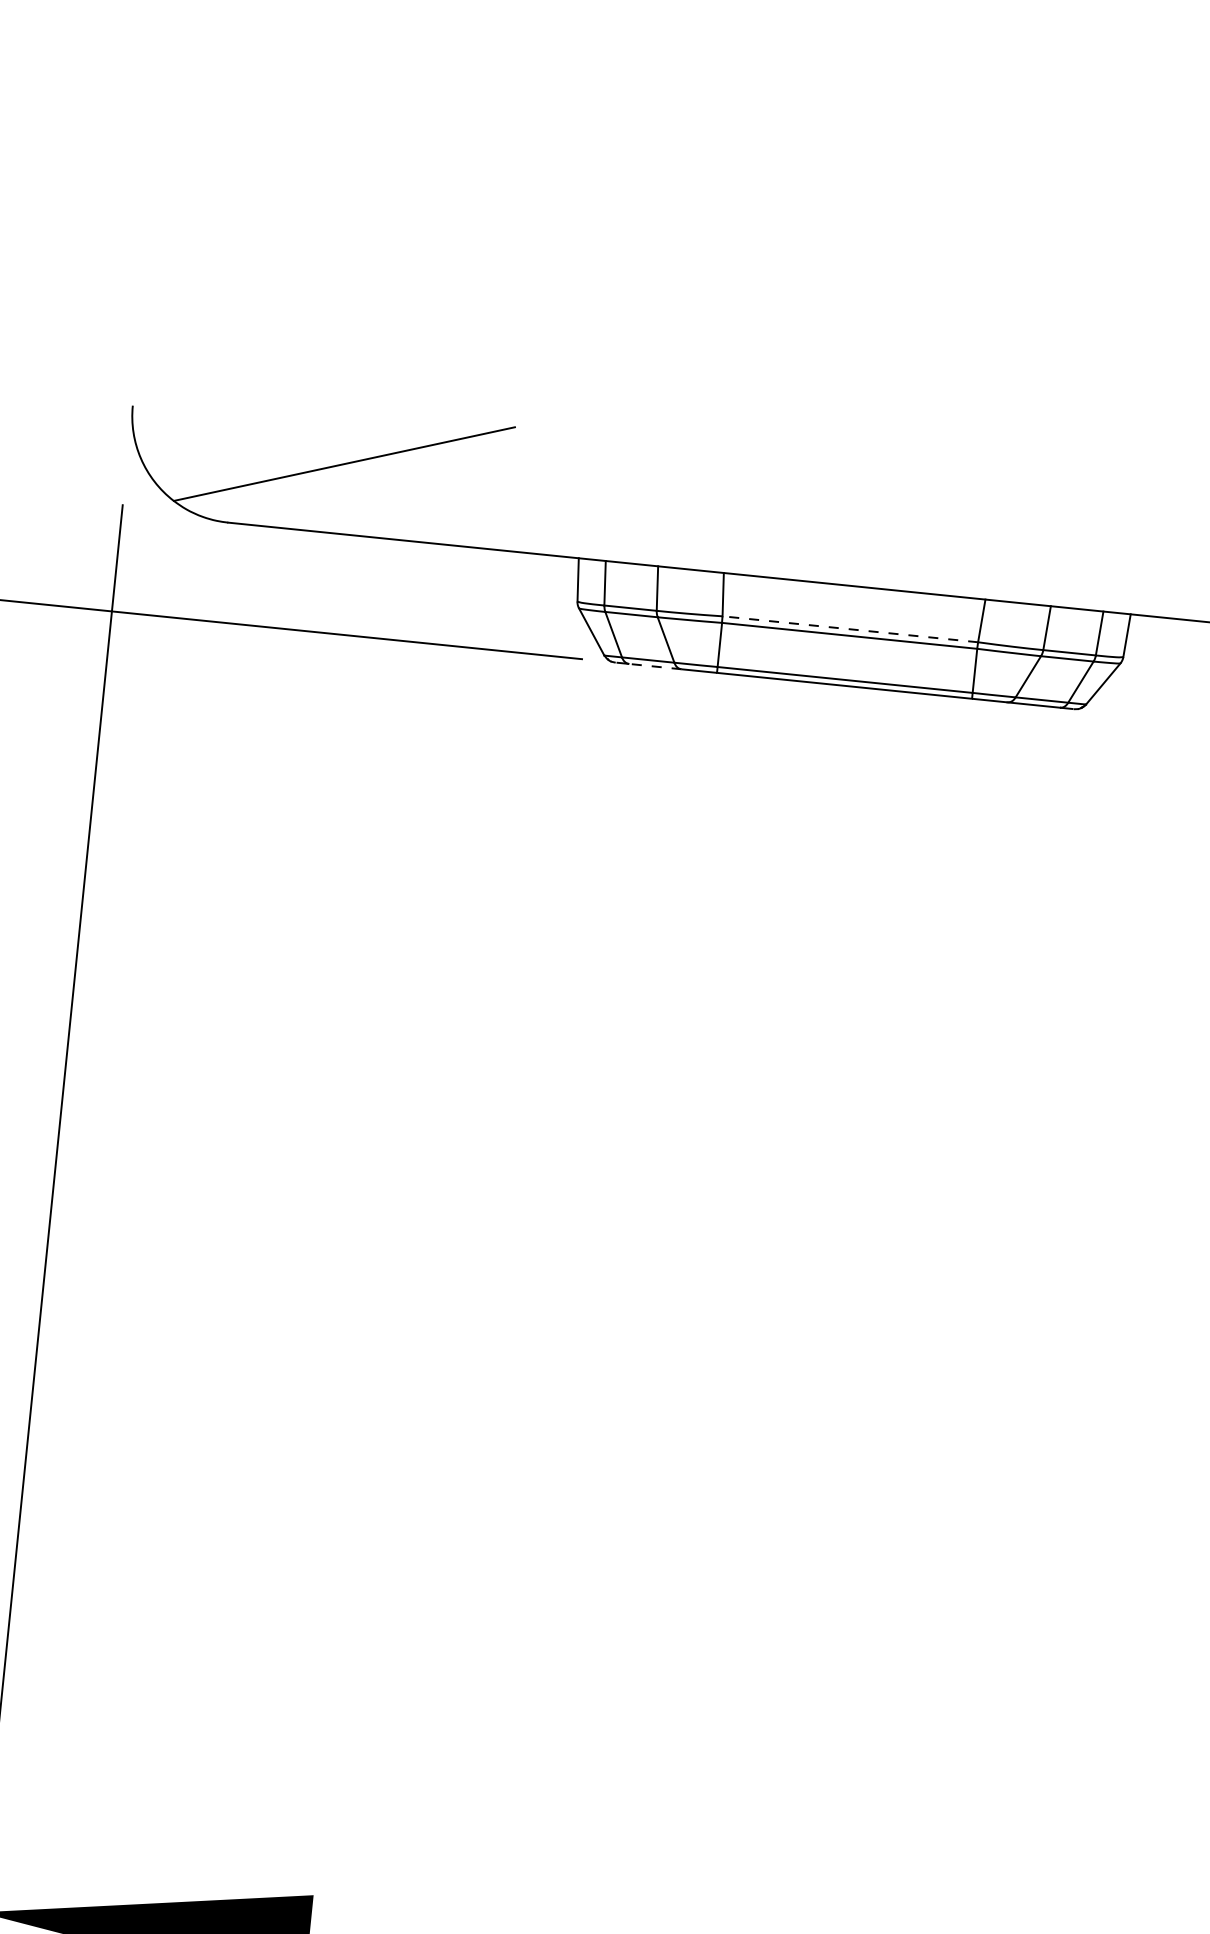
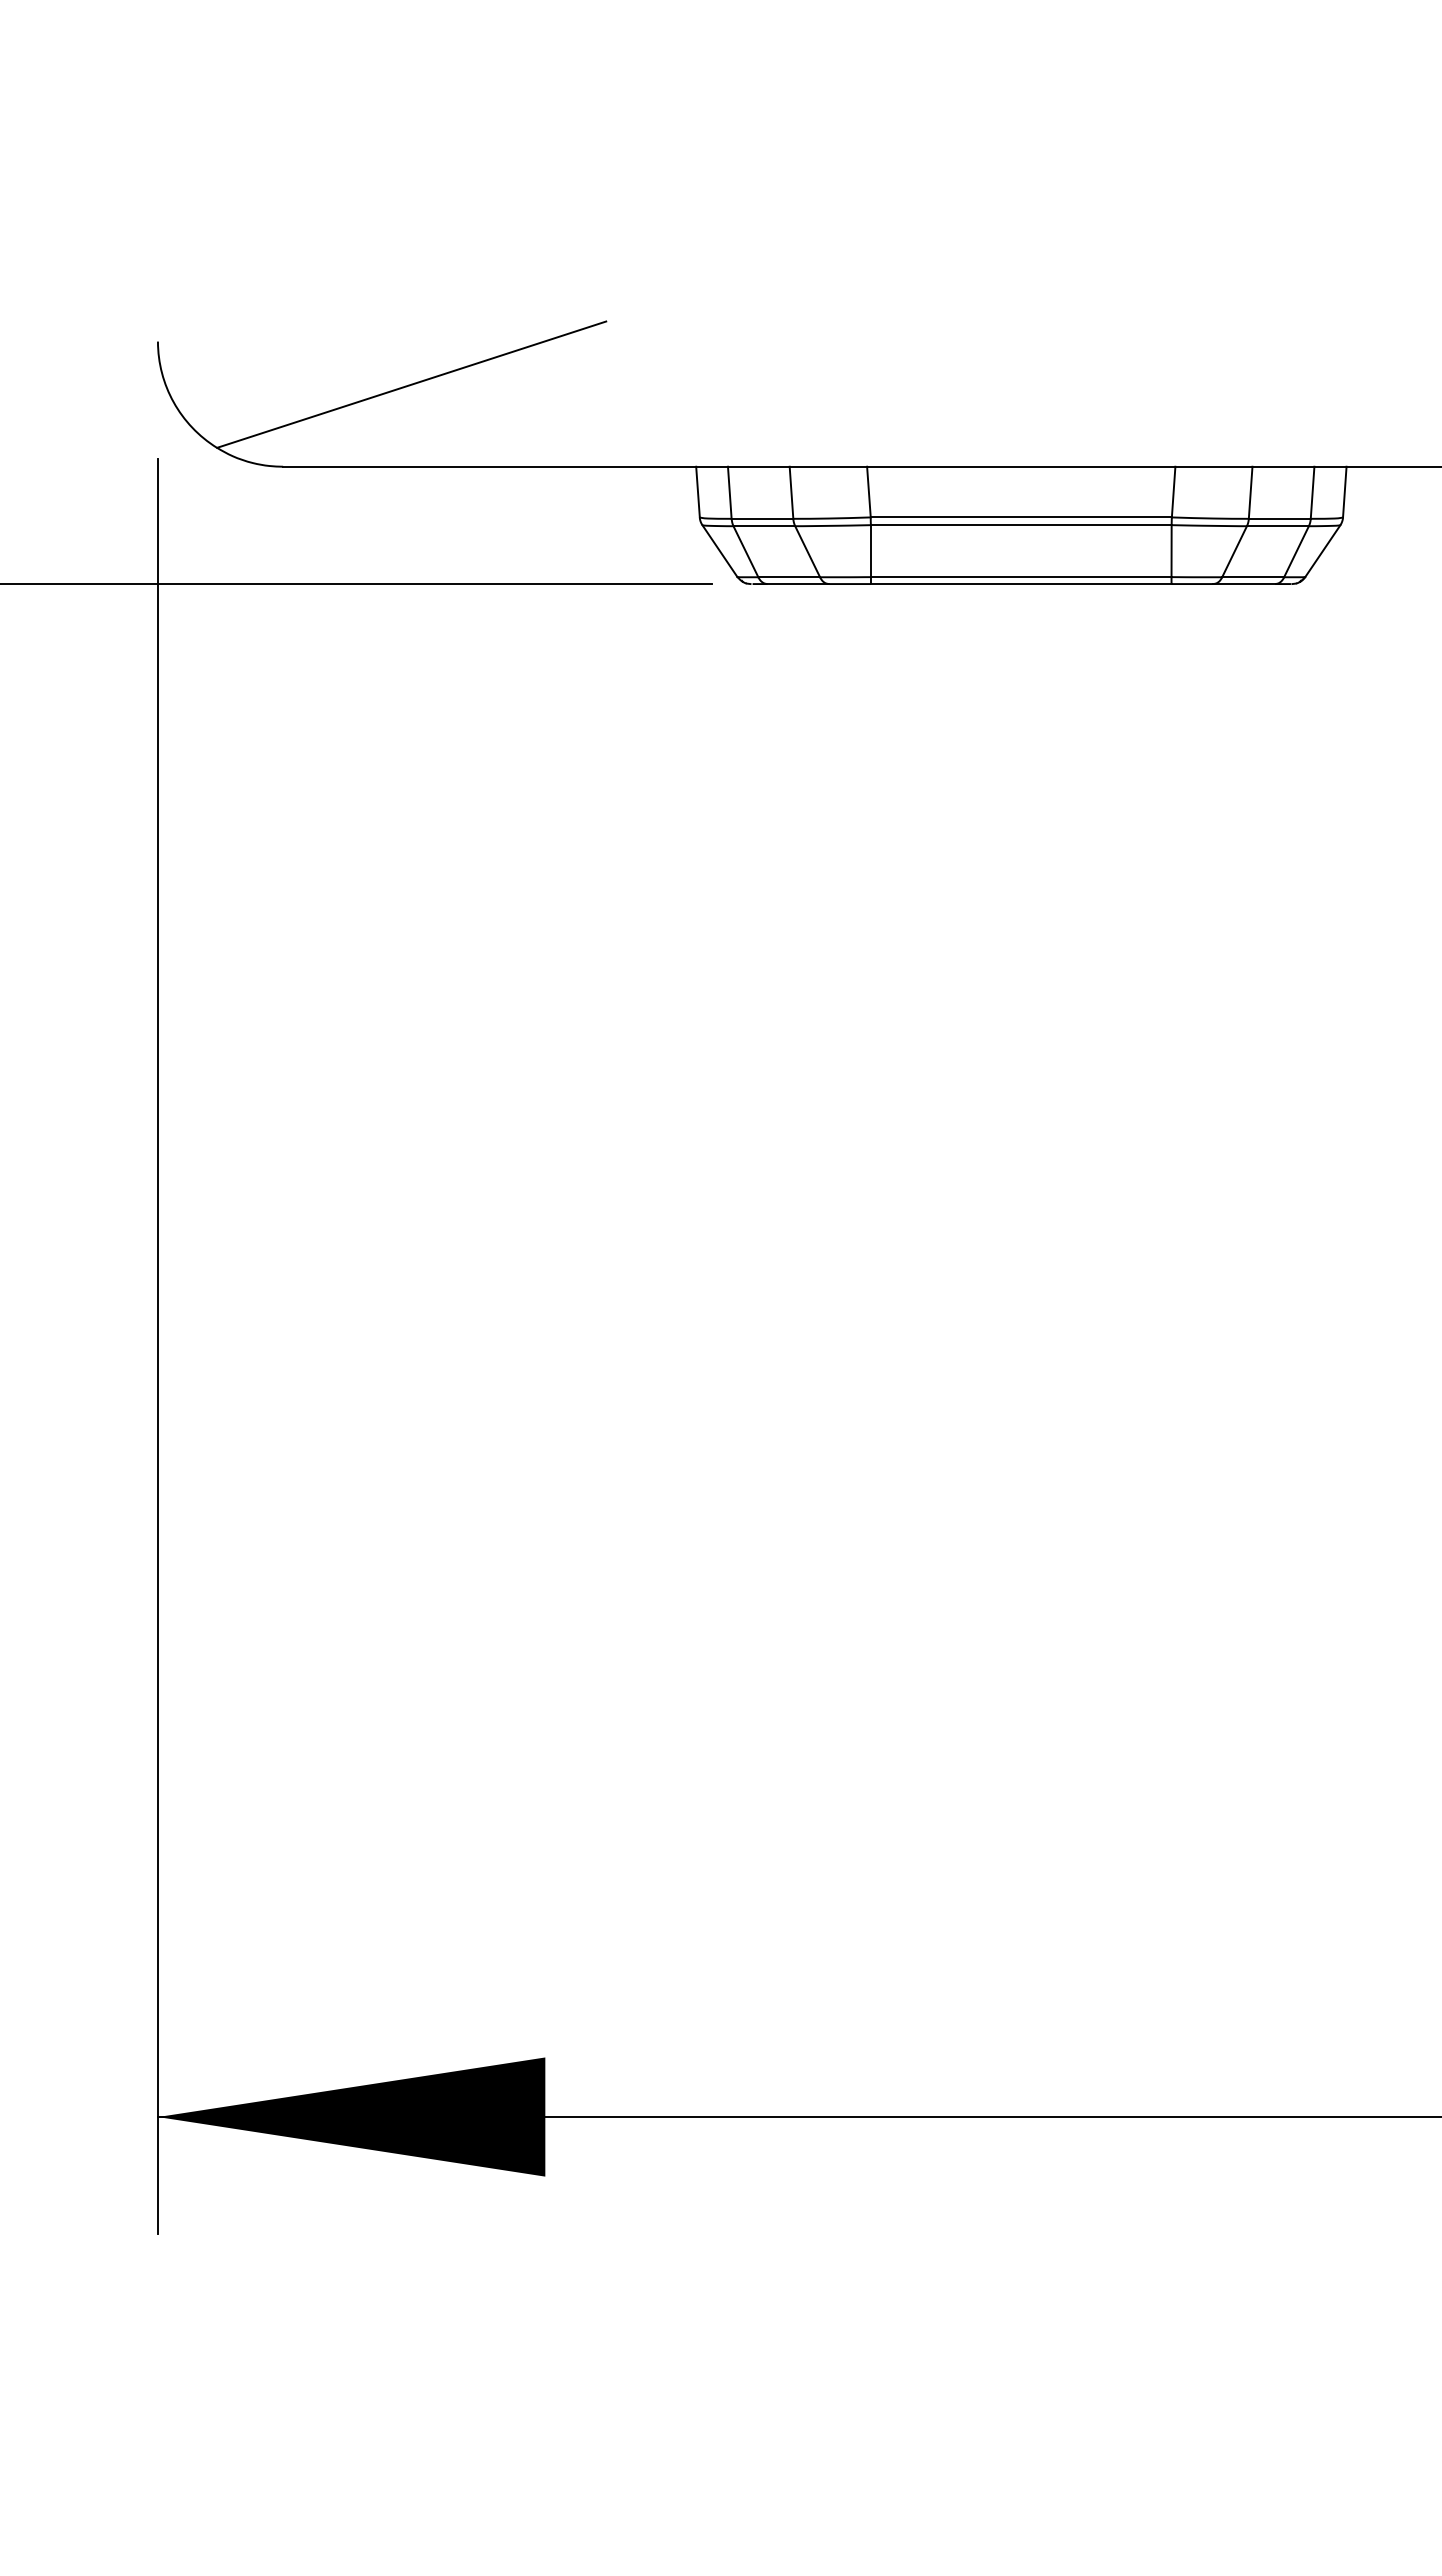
line: (850, 629) -> (1021, 517), dashed -> solid
line: (655, 667) -> (798, 584), dashed -> solid

